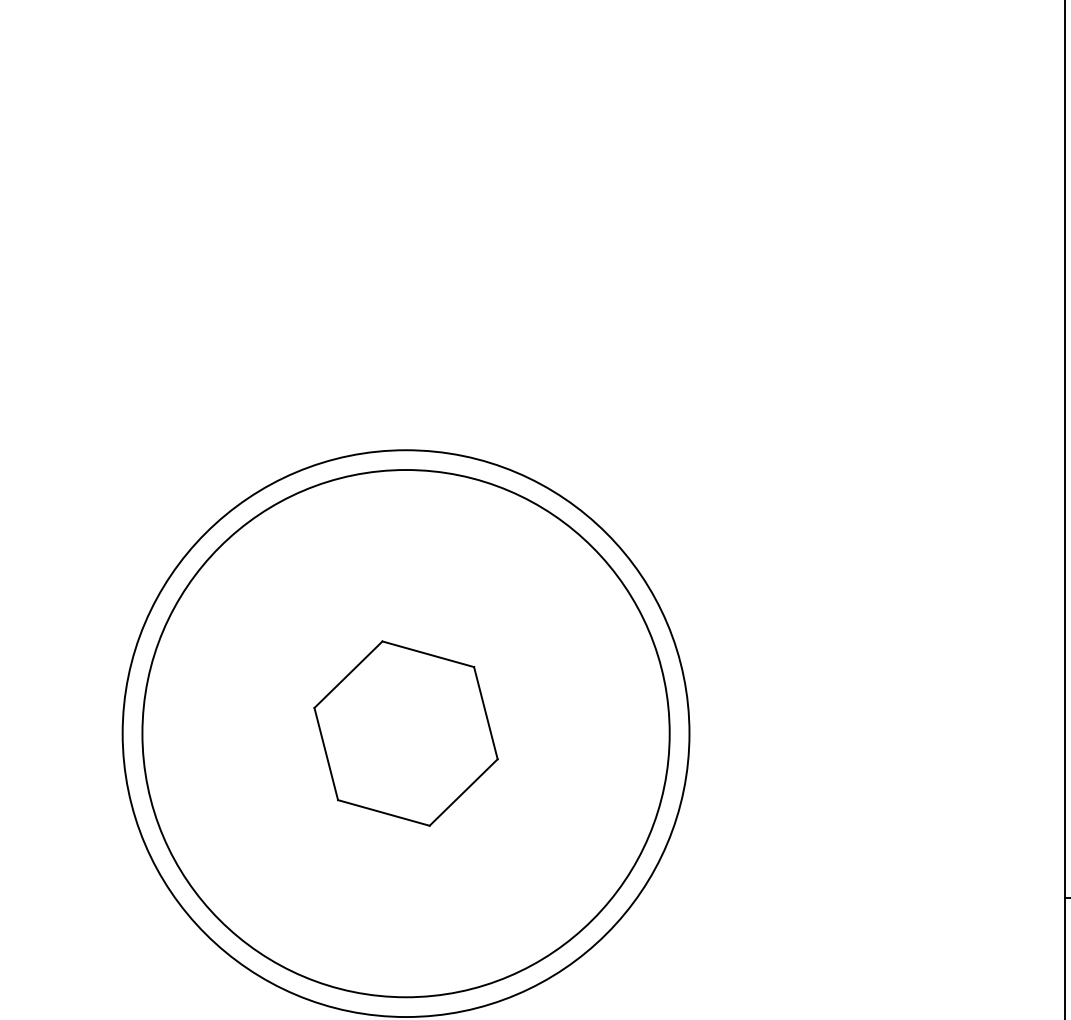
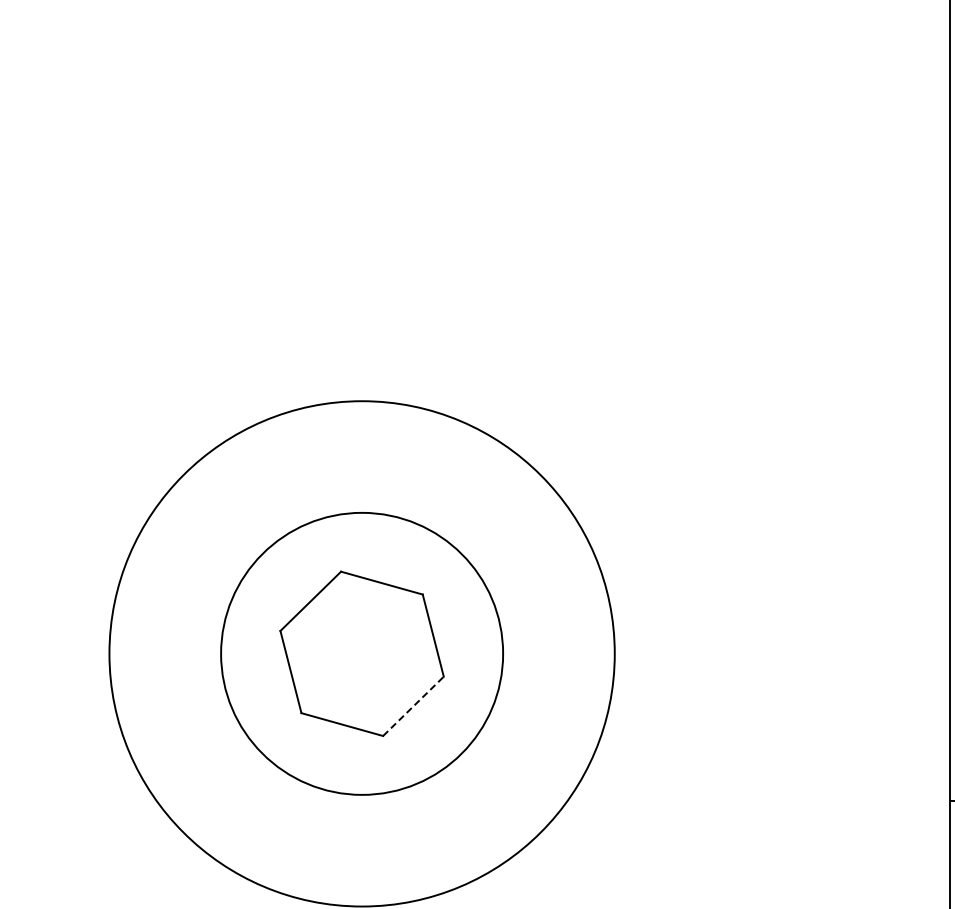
circle: (406, 733) -> (362, 653), size x0.6
line: (463, 792) -> (413, 706), solid -> dashed

